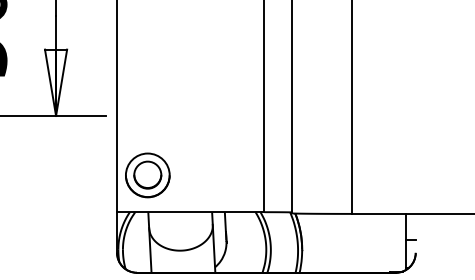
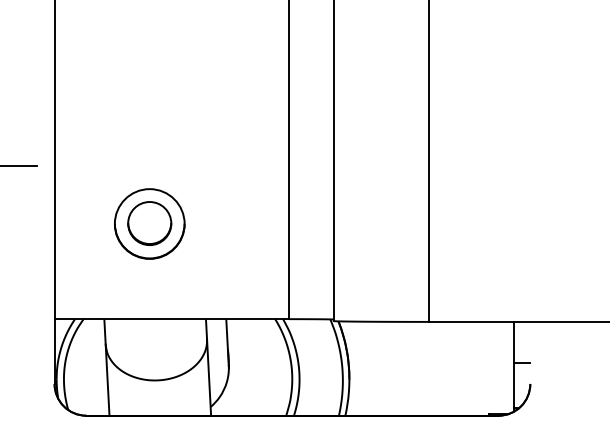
part: (147, 175) -> (149, 224), moved

